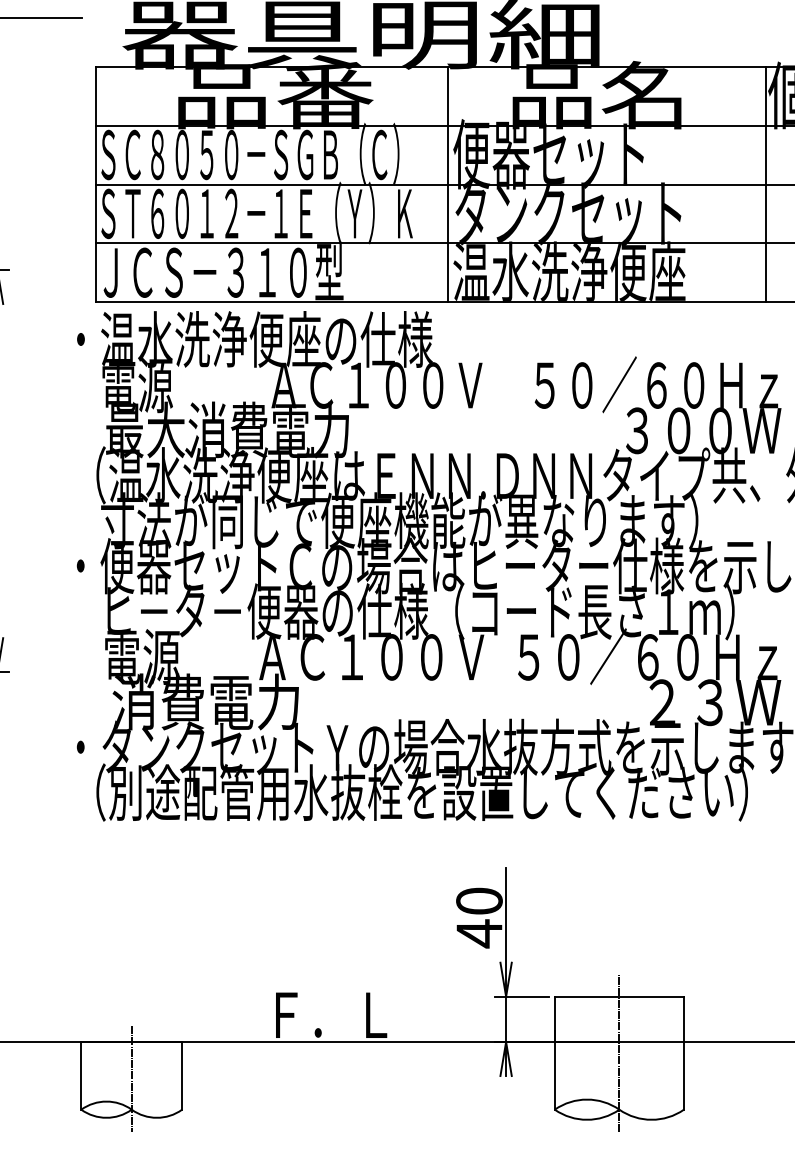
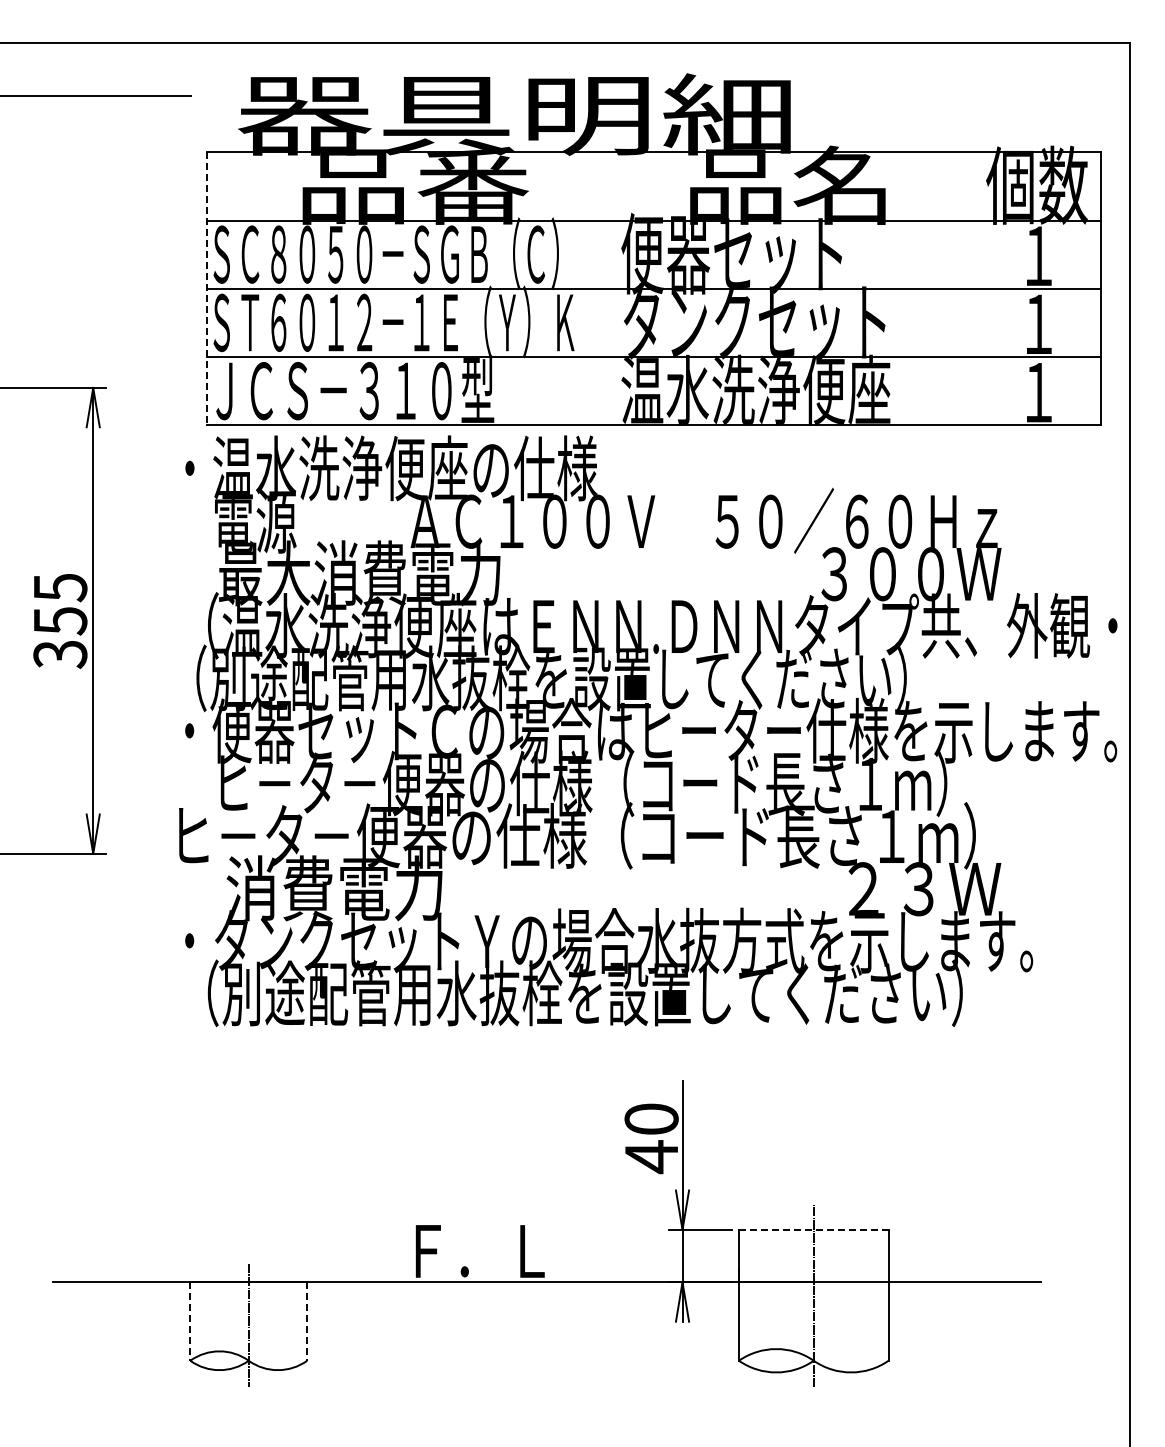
line: (448, 184) -> (615, 288), removed
line: (765, 184) -> (983, 288), removed
line: (96, 185) -> (207, 289), solid -> dashed
text: (393, 520) -> (551, 678), 寸法が同じで便座機能が異なります） -> （別途配管用水抜栓を設置してください）
text: (424, 656) -> (587, 835), 電源        ＡＣ１００Ｖ  ５０／６０Ｈｚ -> ヒ－タ－便器の仕様（コード長さ１ｍ）
line: (619, 996) -> (813, 1229), solid -> dashed
line: (81, 1076) -> (190, 1322), solid -> dashed
line: (182, 1076) -> (307, 1322), solid -> dashed

